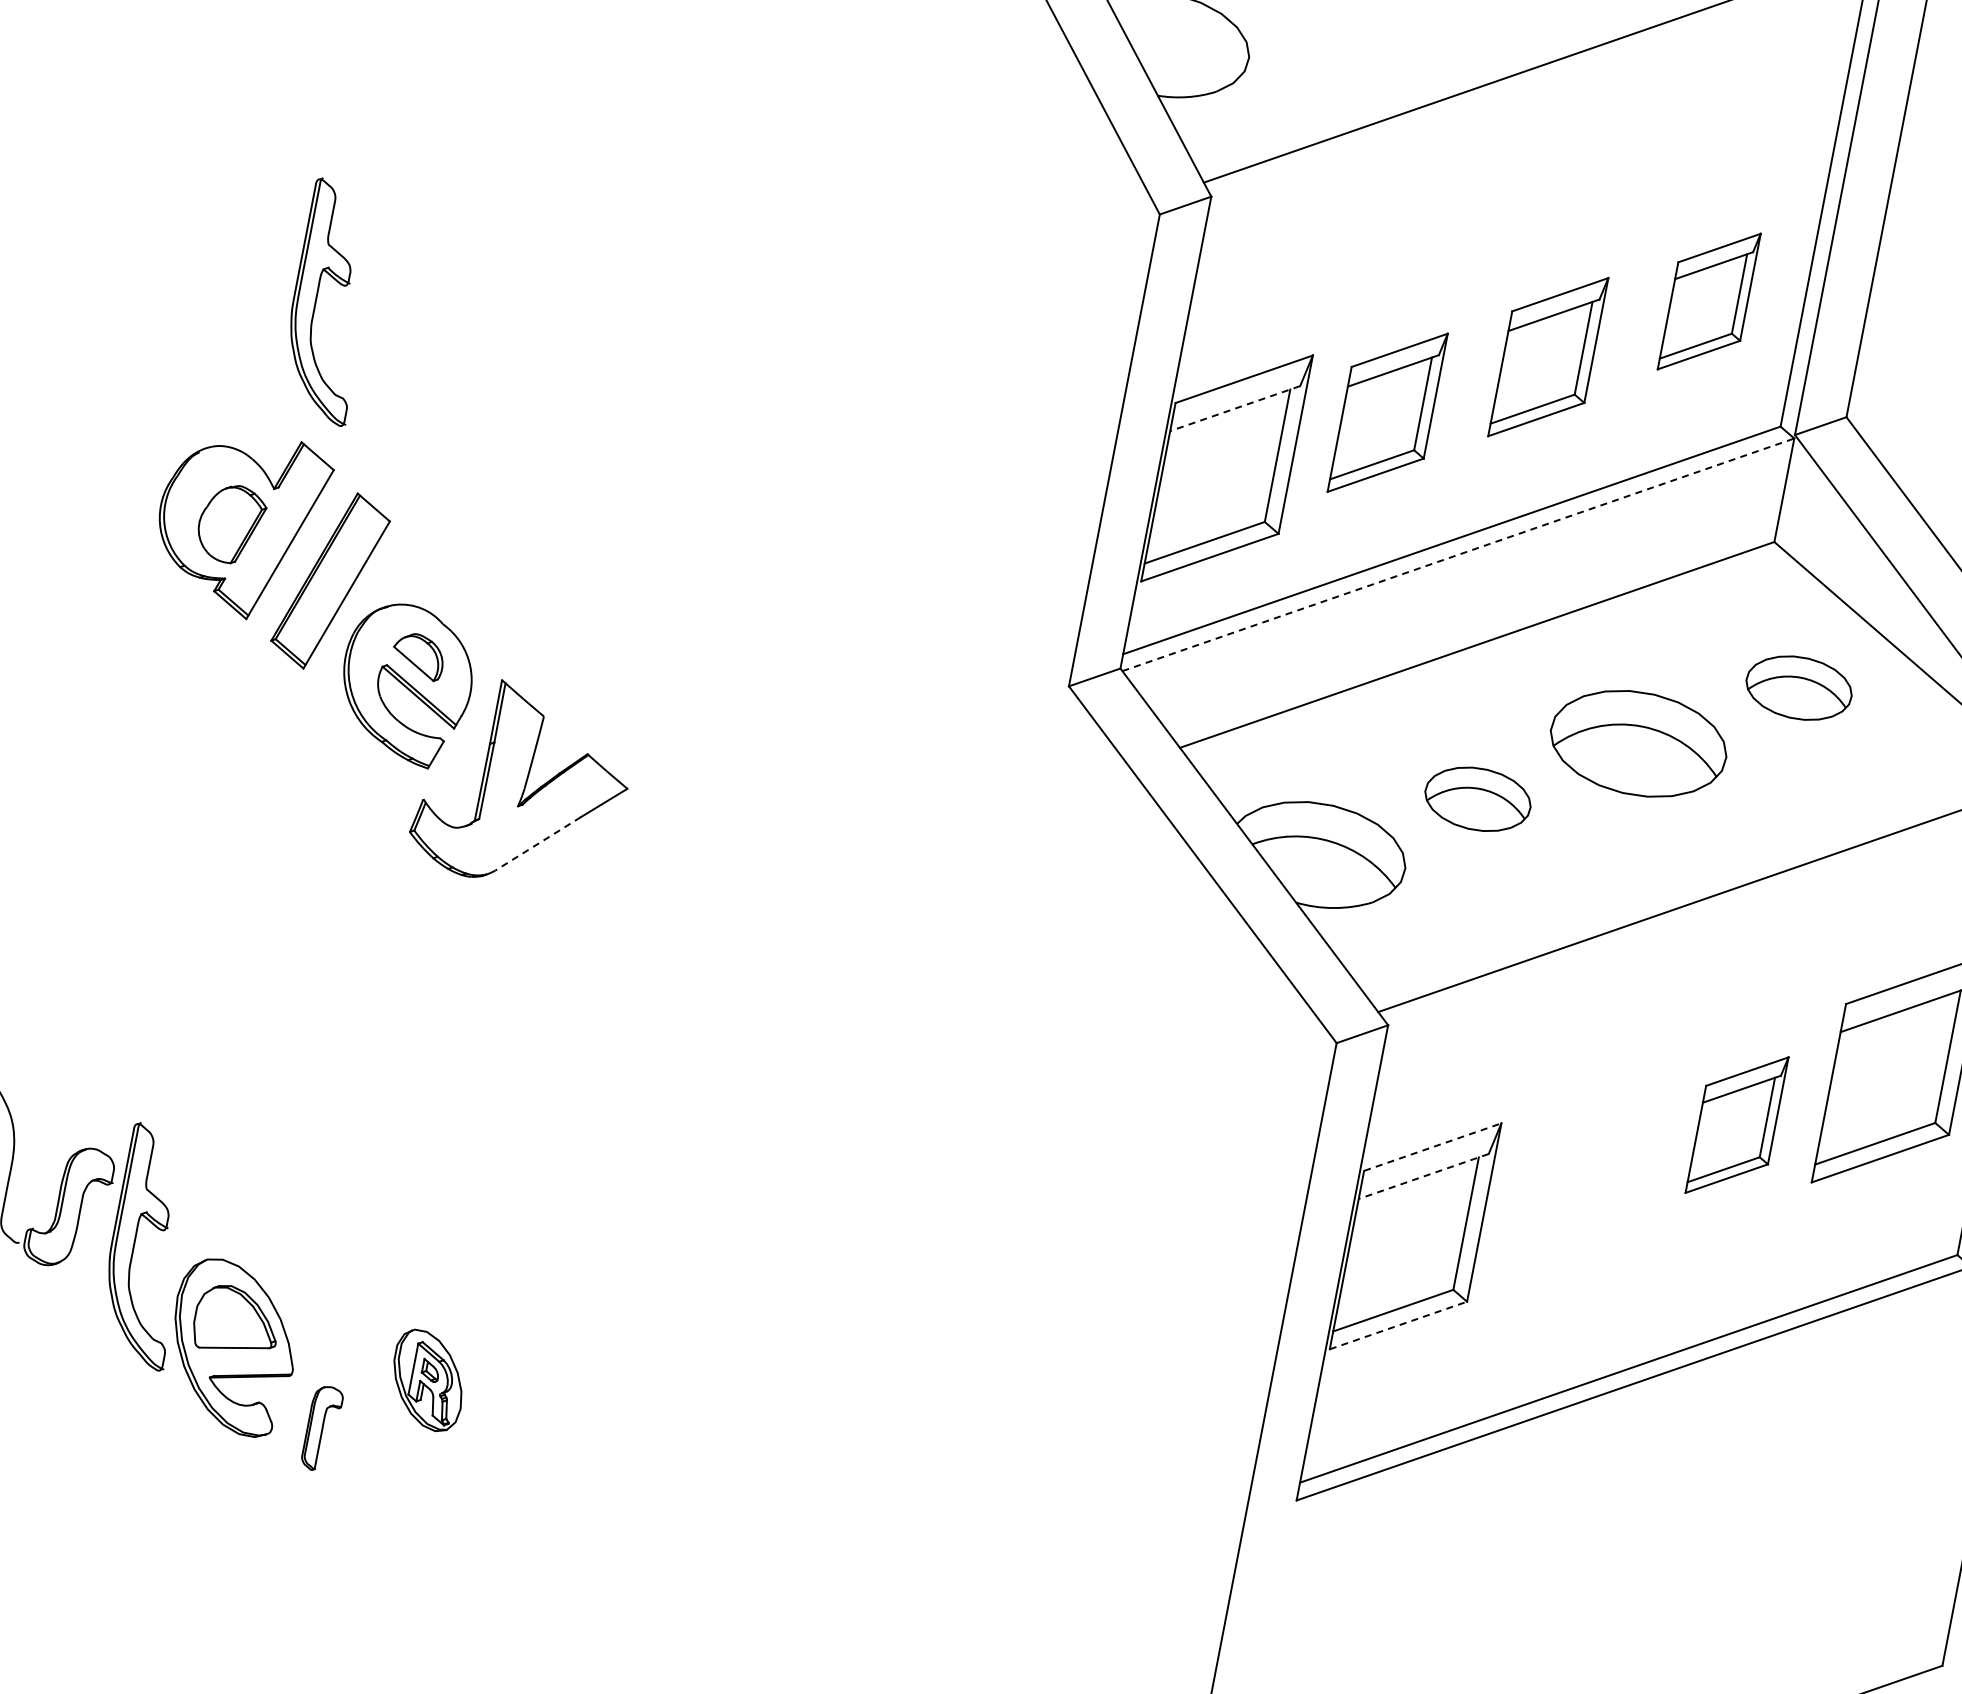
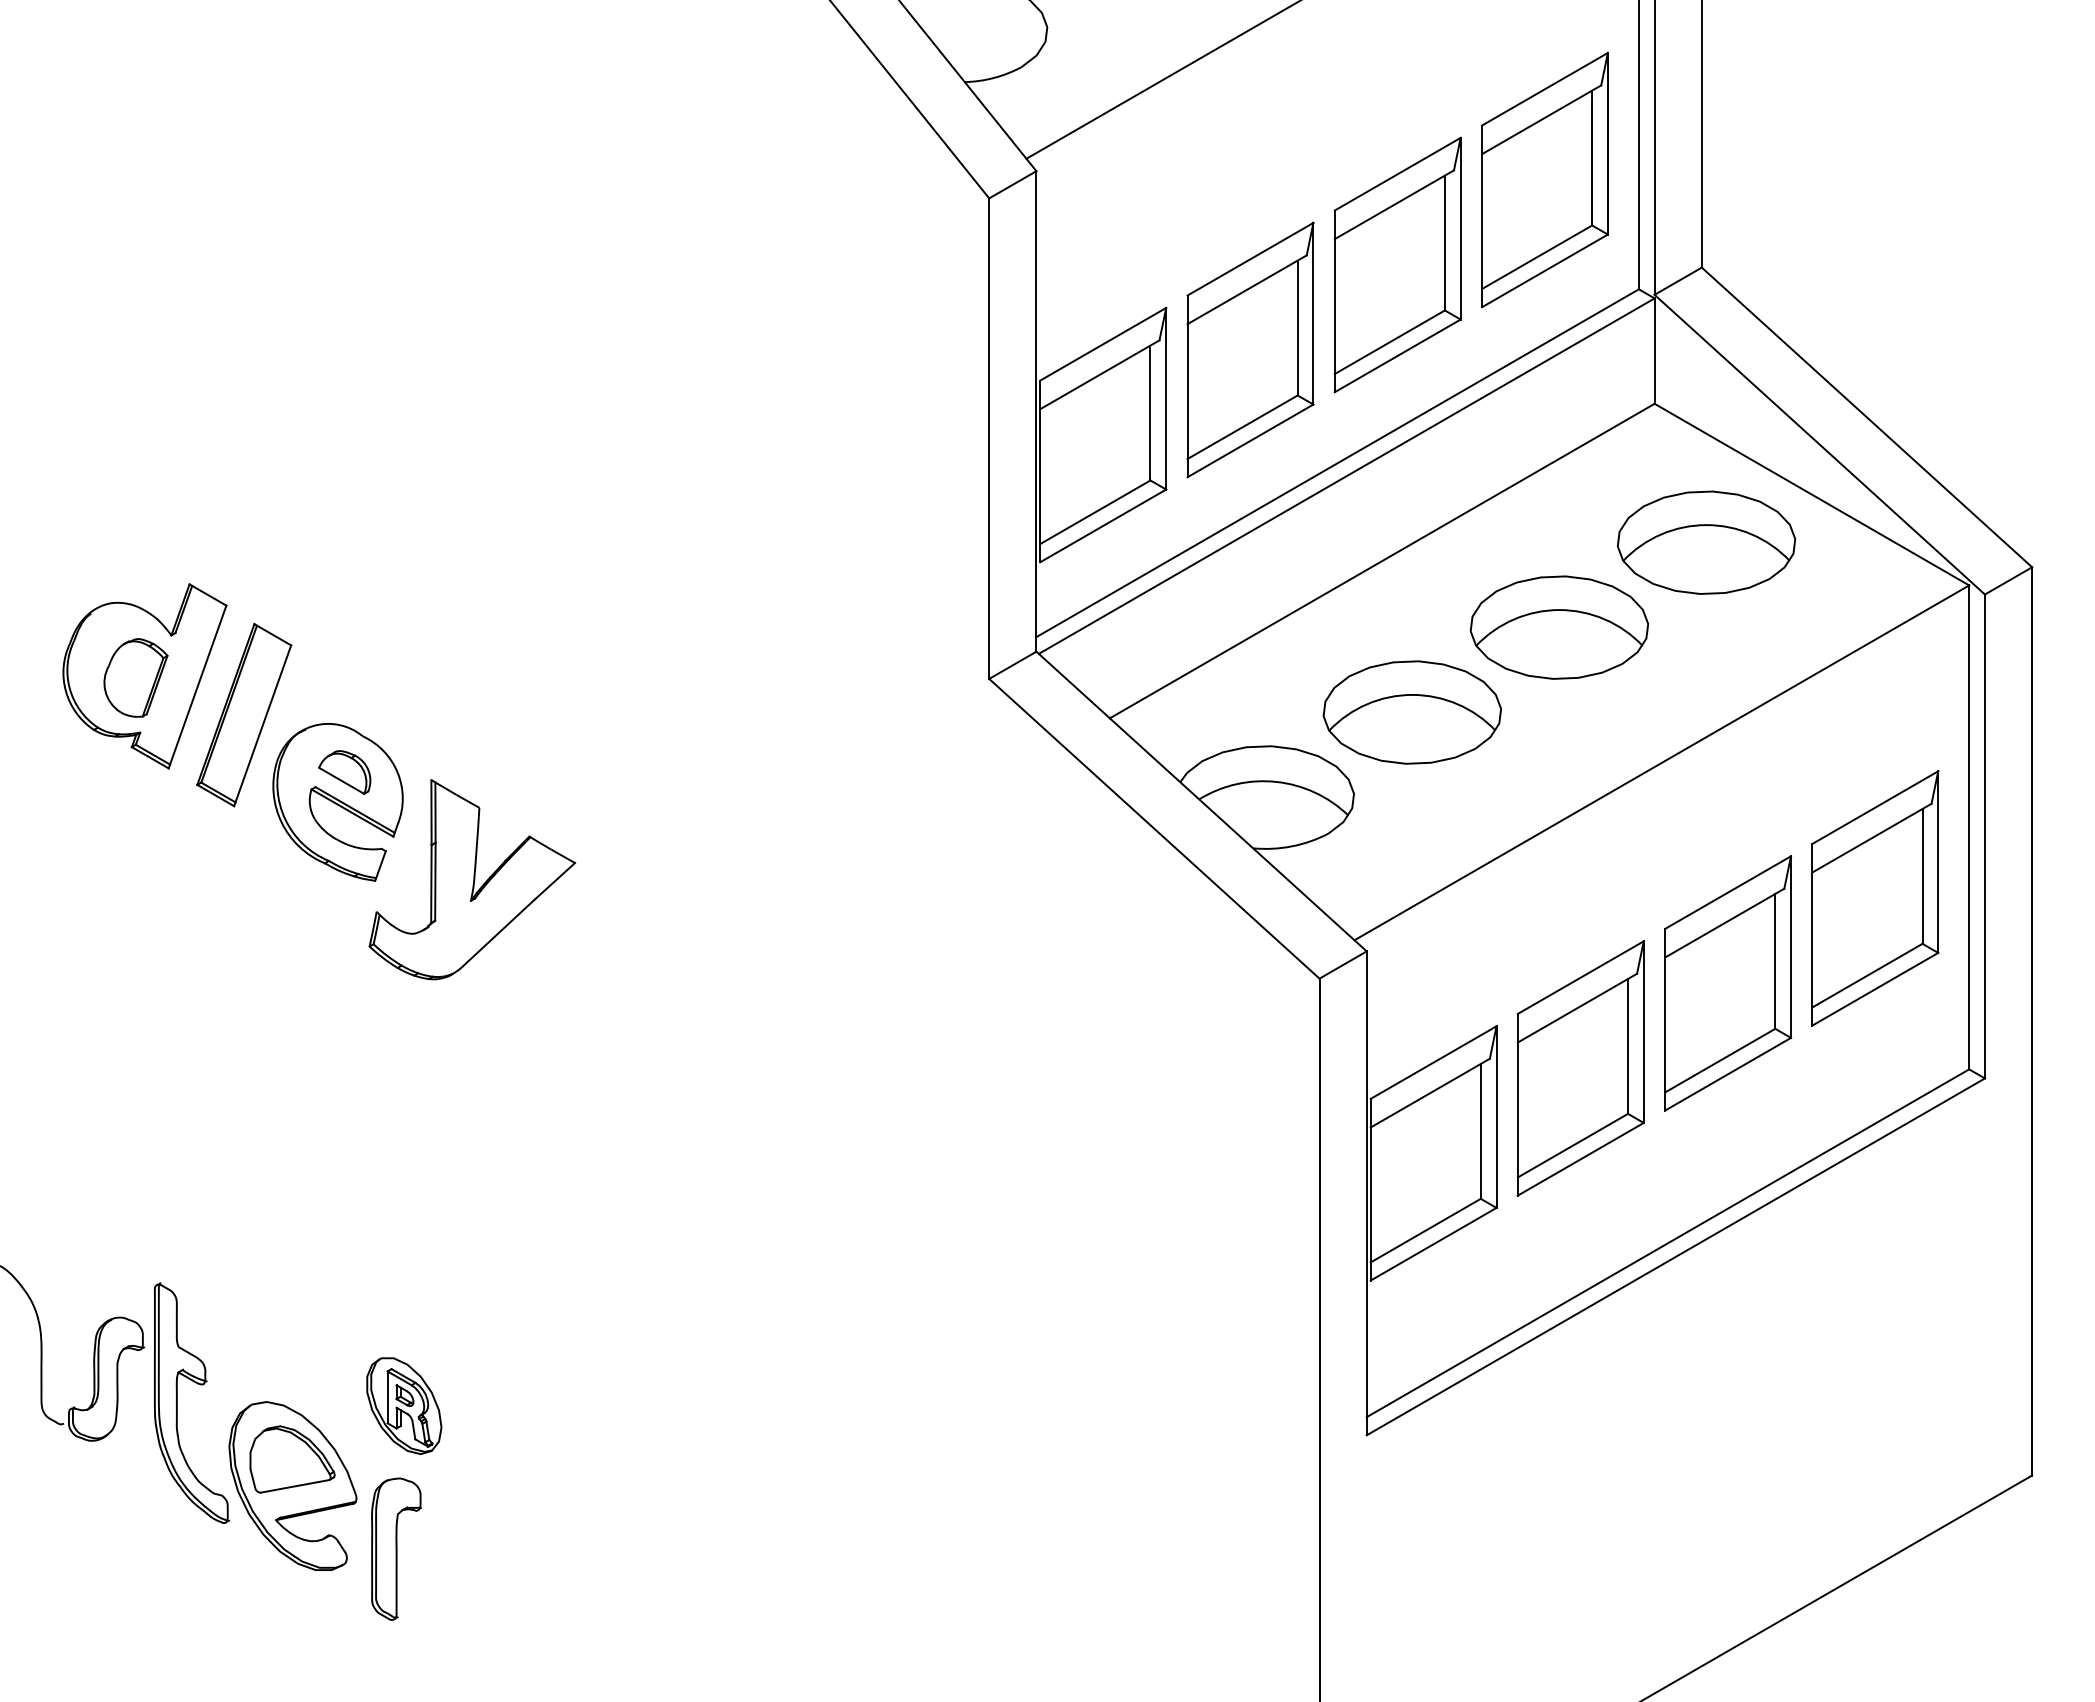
part: (316, 298) -> (177, 440), removed
part: (1709, 301) -> (1545, 179), size x1.67
part: (1548, 356) -> (1397, 264), size x1.43
line: (1234, 408) -> (1099, 374), dashed -> solid
part: (1387, 412) -> (1250, 349), size x1.43
line: (1458, 555) -> (1346, 476), dashed -> solid
part: (1799, 688) -> (1706, 542), size x1.67
part: (1477, 799) -> (1411, 712), size x1.67
line: (537, 844) -> (497, 934), dashed -> solid
part: (1737, 1125) -> (1728, 983), size x1.67
line: (1432, 1147) -> (1433, 1062), dashed -> solid
line: (1423, 1176) -> (1430, 1093), dashed -> solid
part: (1575, 1180) -> (1580, 1068), added
line: (1398, 1325) -> (1433, 1244), dashed -> solid
part: (428, 1380) -> (404, 1405), moved
part: (322, 1428) -> (396, 1548), size x1.67

